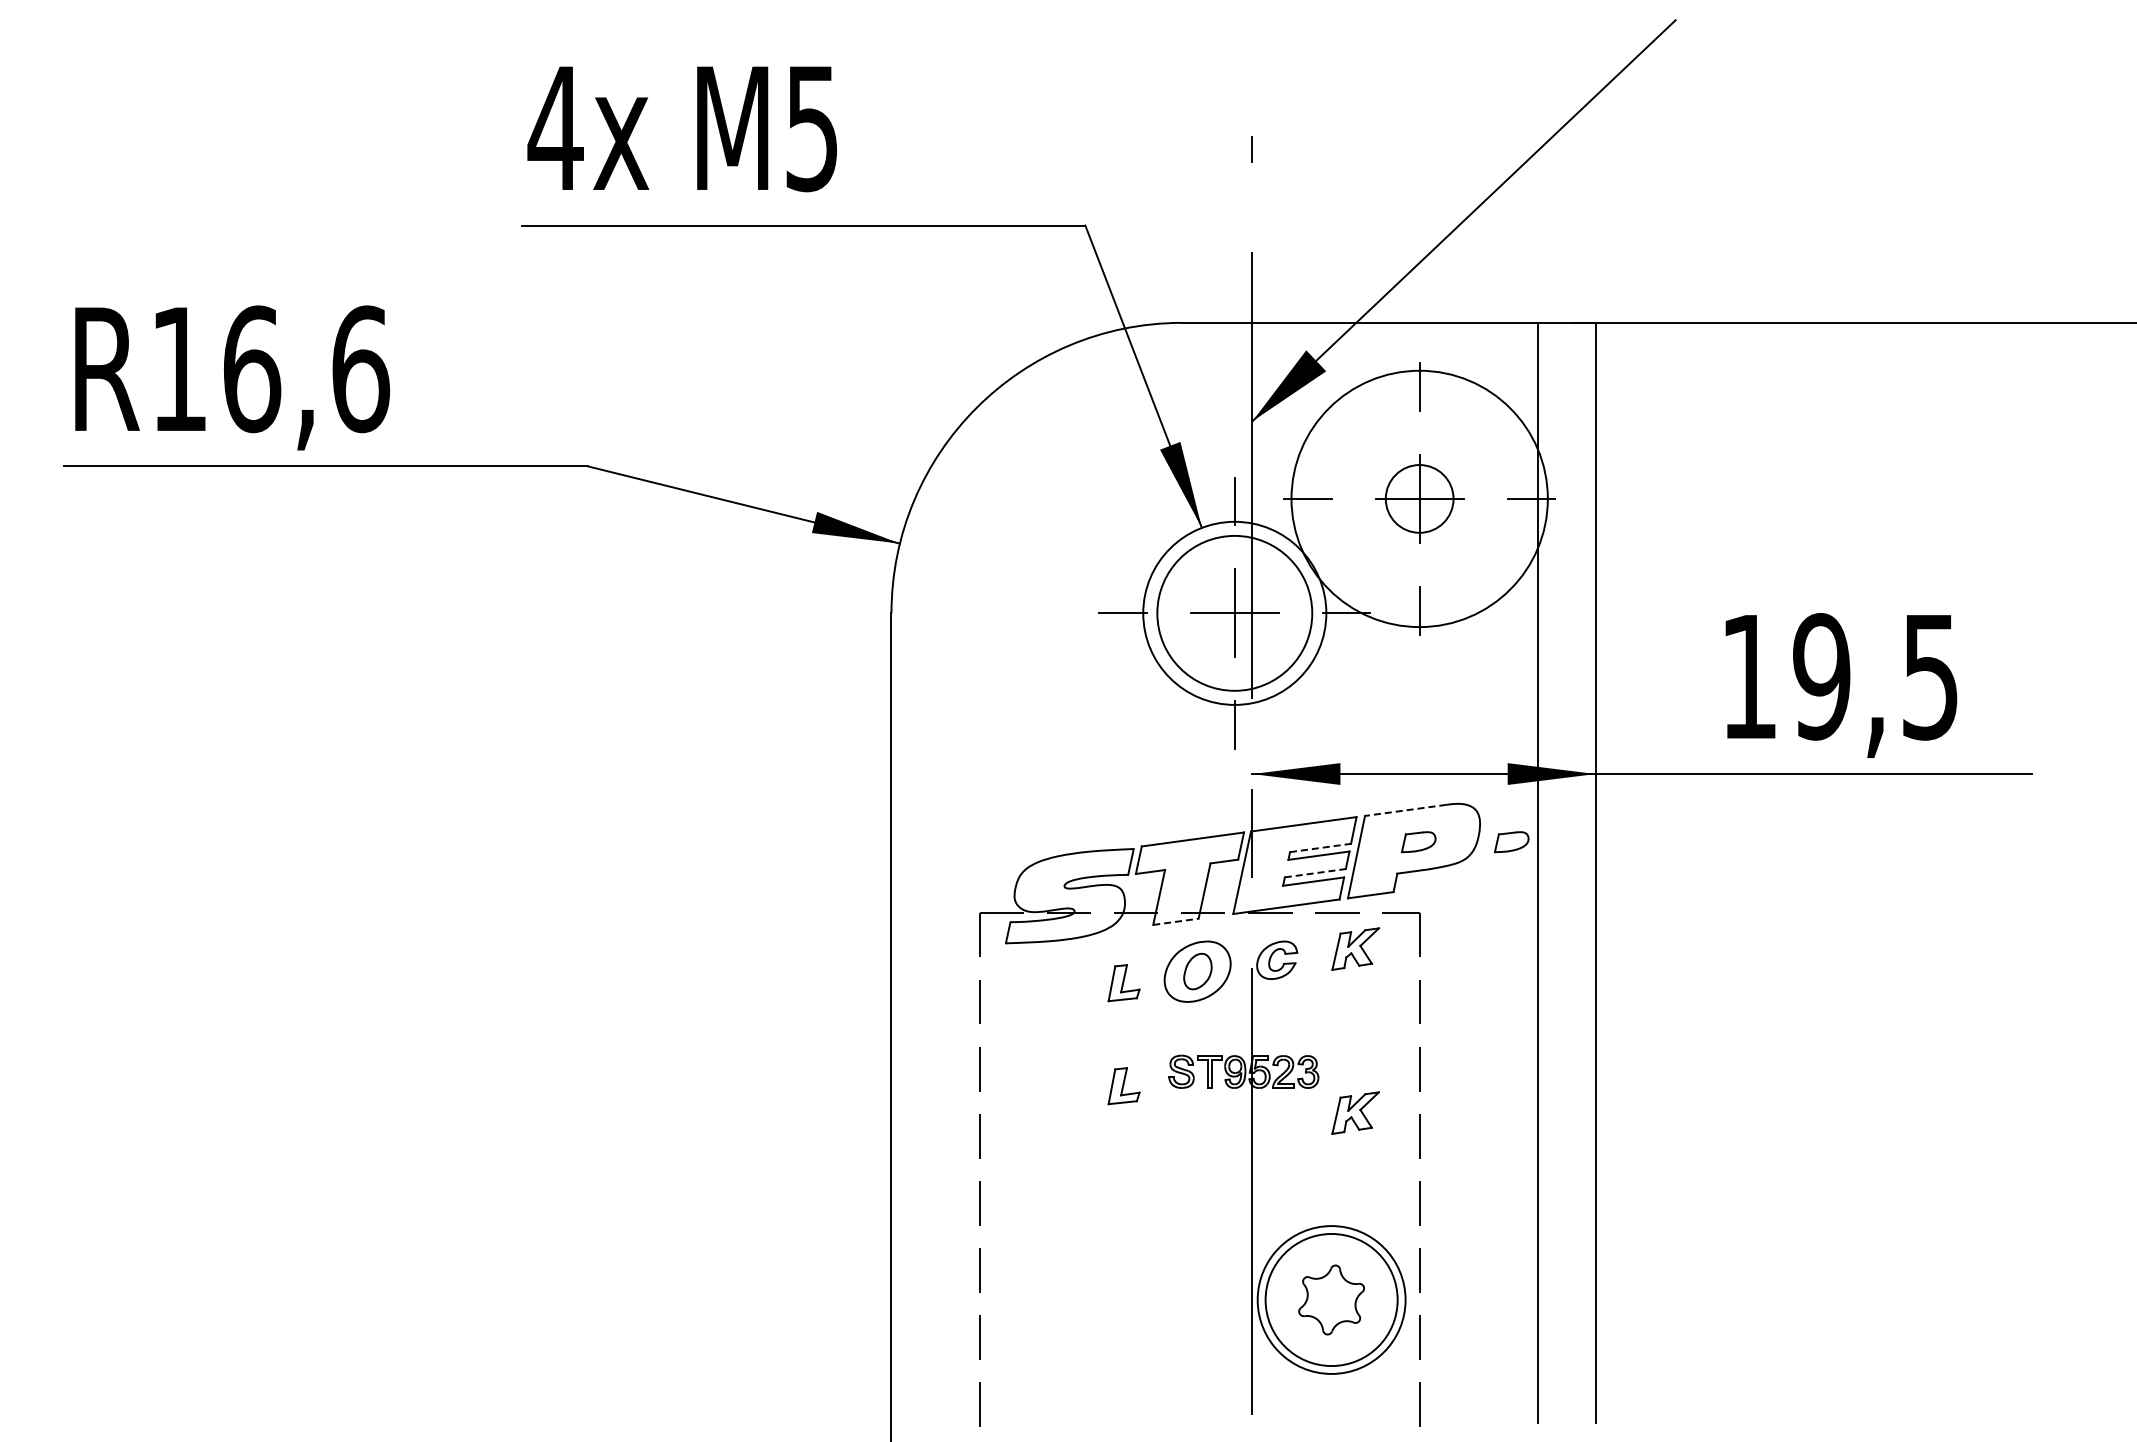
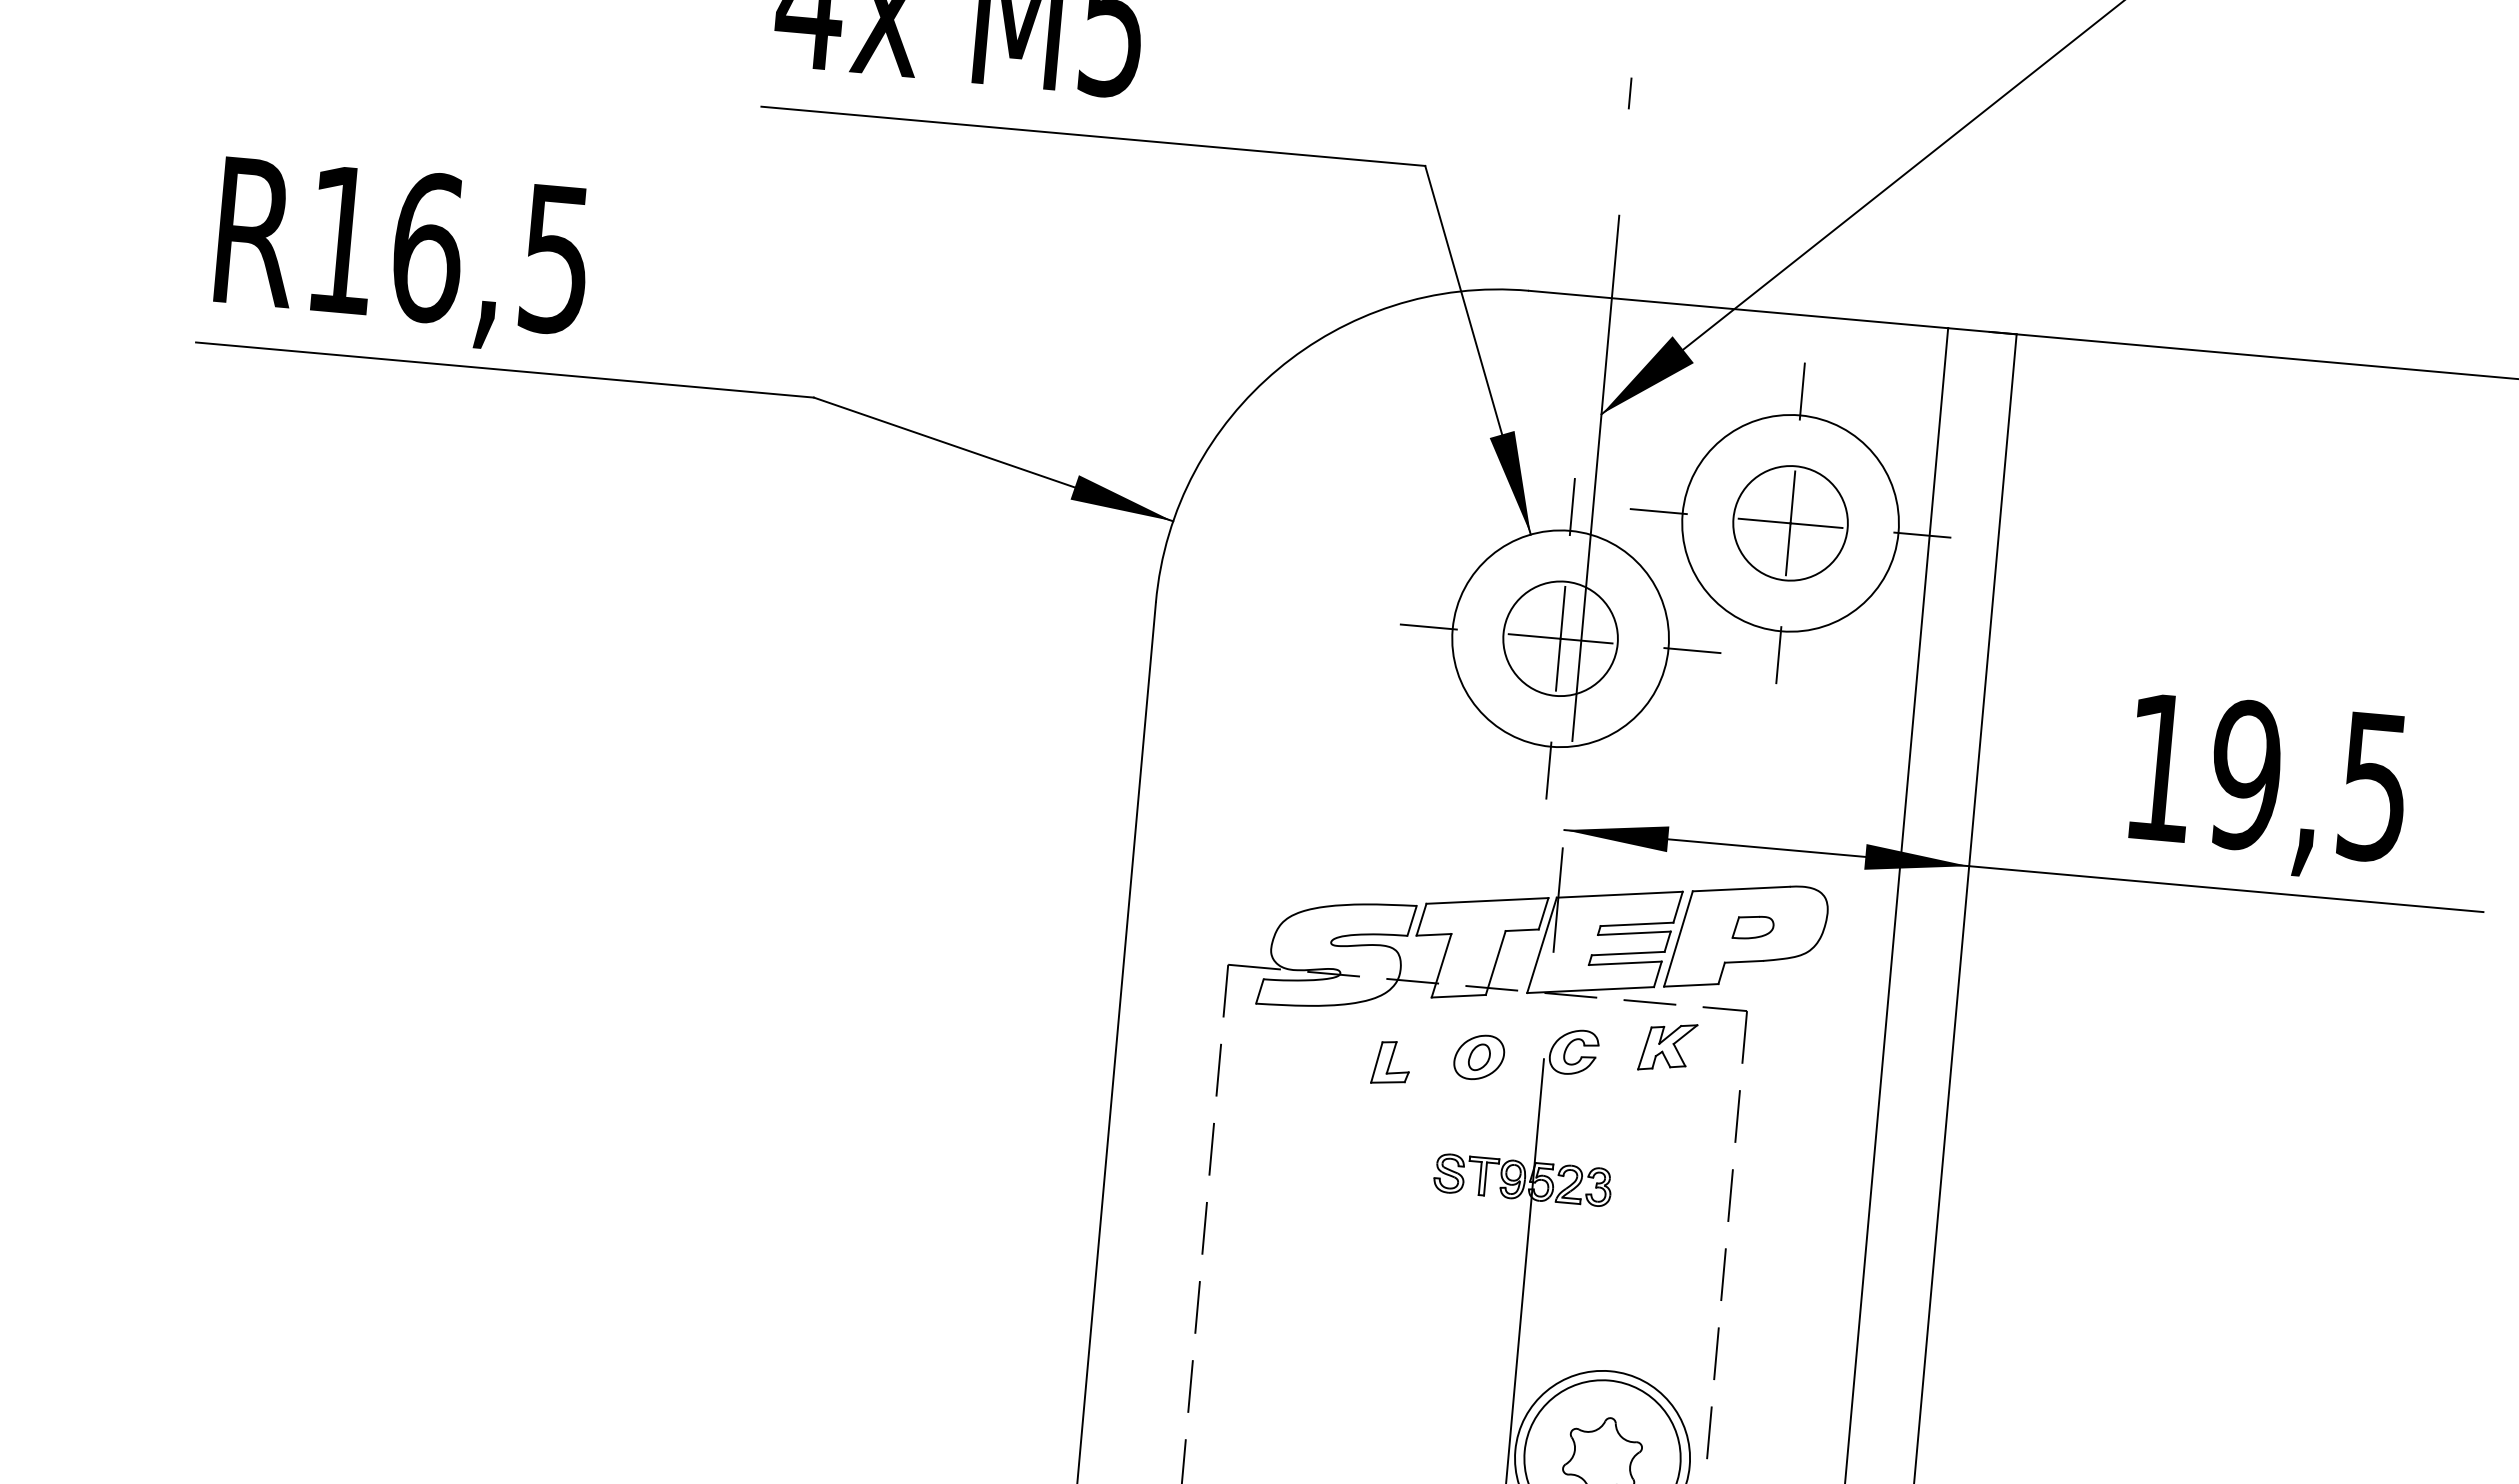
text: (361, 369) -> (556, 259), R16,6 -> R16,5
circle: (1419, 498) -> (1790, 522), size x0.71
circle: (1419, 498) -> (1790, 522), size x1.43
circle: (1234, 612) -> (1560, 637), size x0.62
line: (1405, 810) -> (1741, 889), dashed -> solid
part: (1511, 842) -> (1862, 938), removed
line: (1320, 847) -> (1637, 923), dashed -> solid
line: (1315, 873) -> (1628, 953), dashed -> solid
line: (1175, 921) -> (1458, 995), dashed -> solid
part: (1197, 971) -> (1478, 1057), size x0.62
part: (1123, 1086) -> (1379, 1184), removed
part: (1355, 1112) -> (1650, 1239), removed

